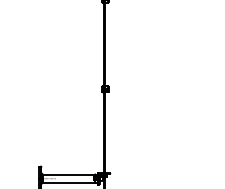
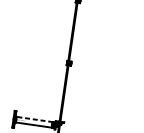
line: (68, 174) -> (34, 119), solid -> dashed

